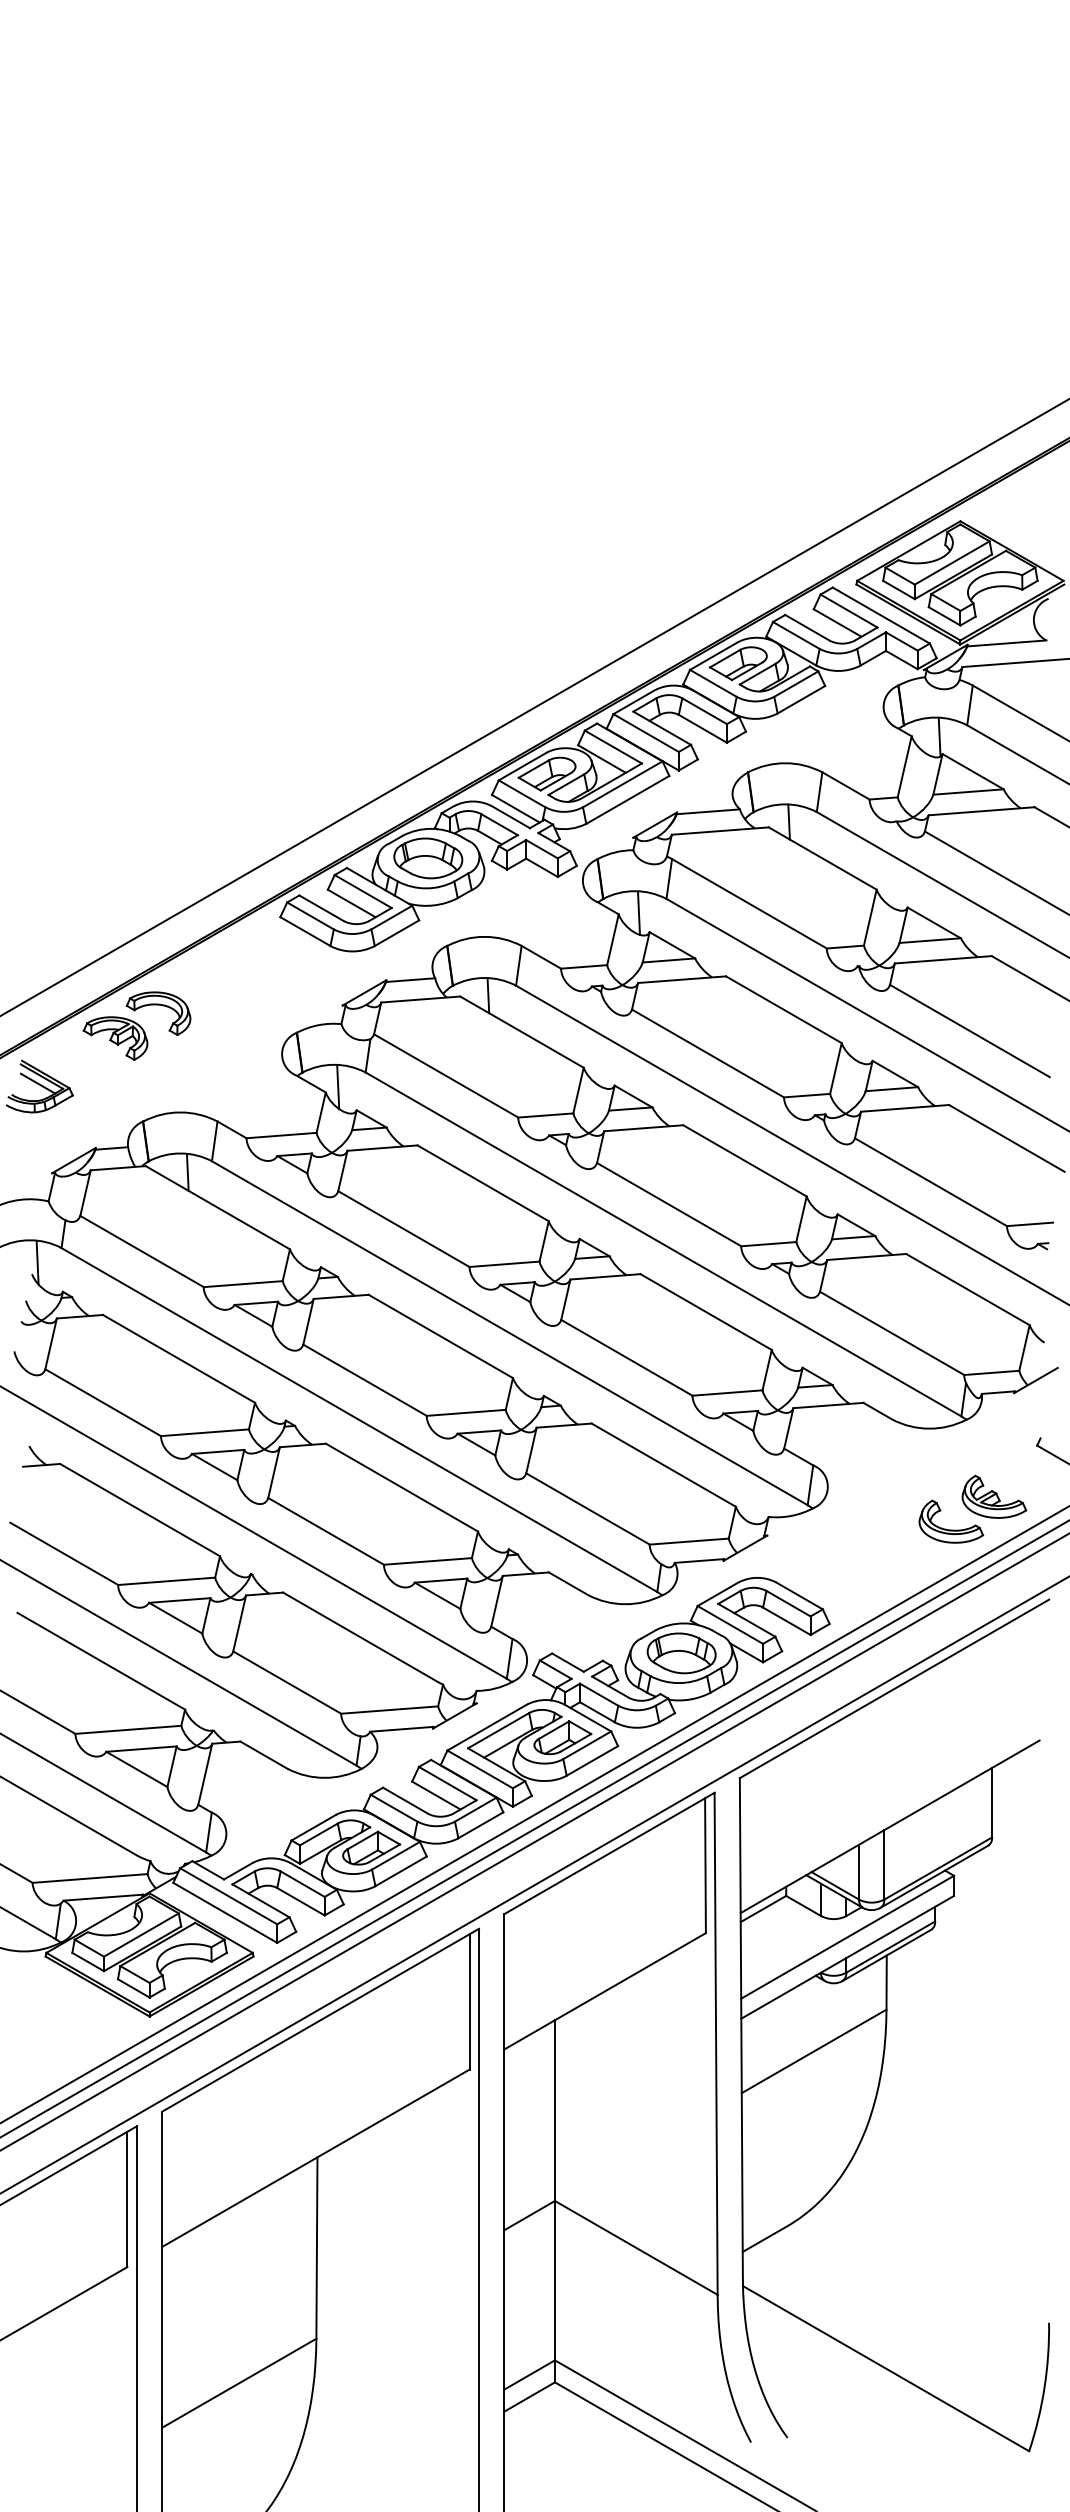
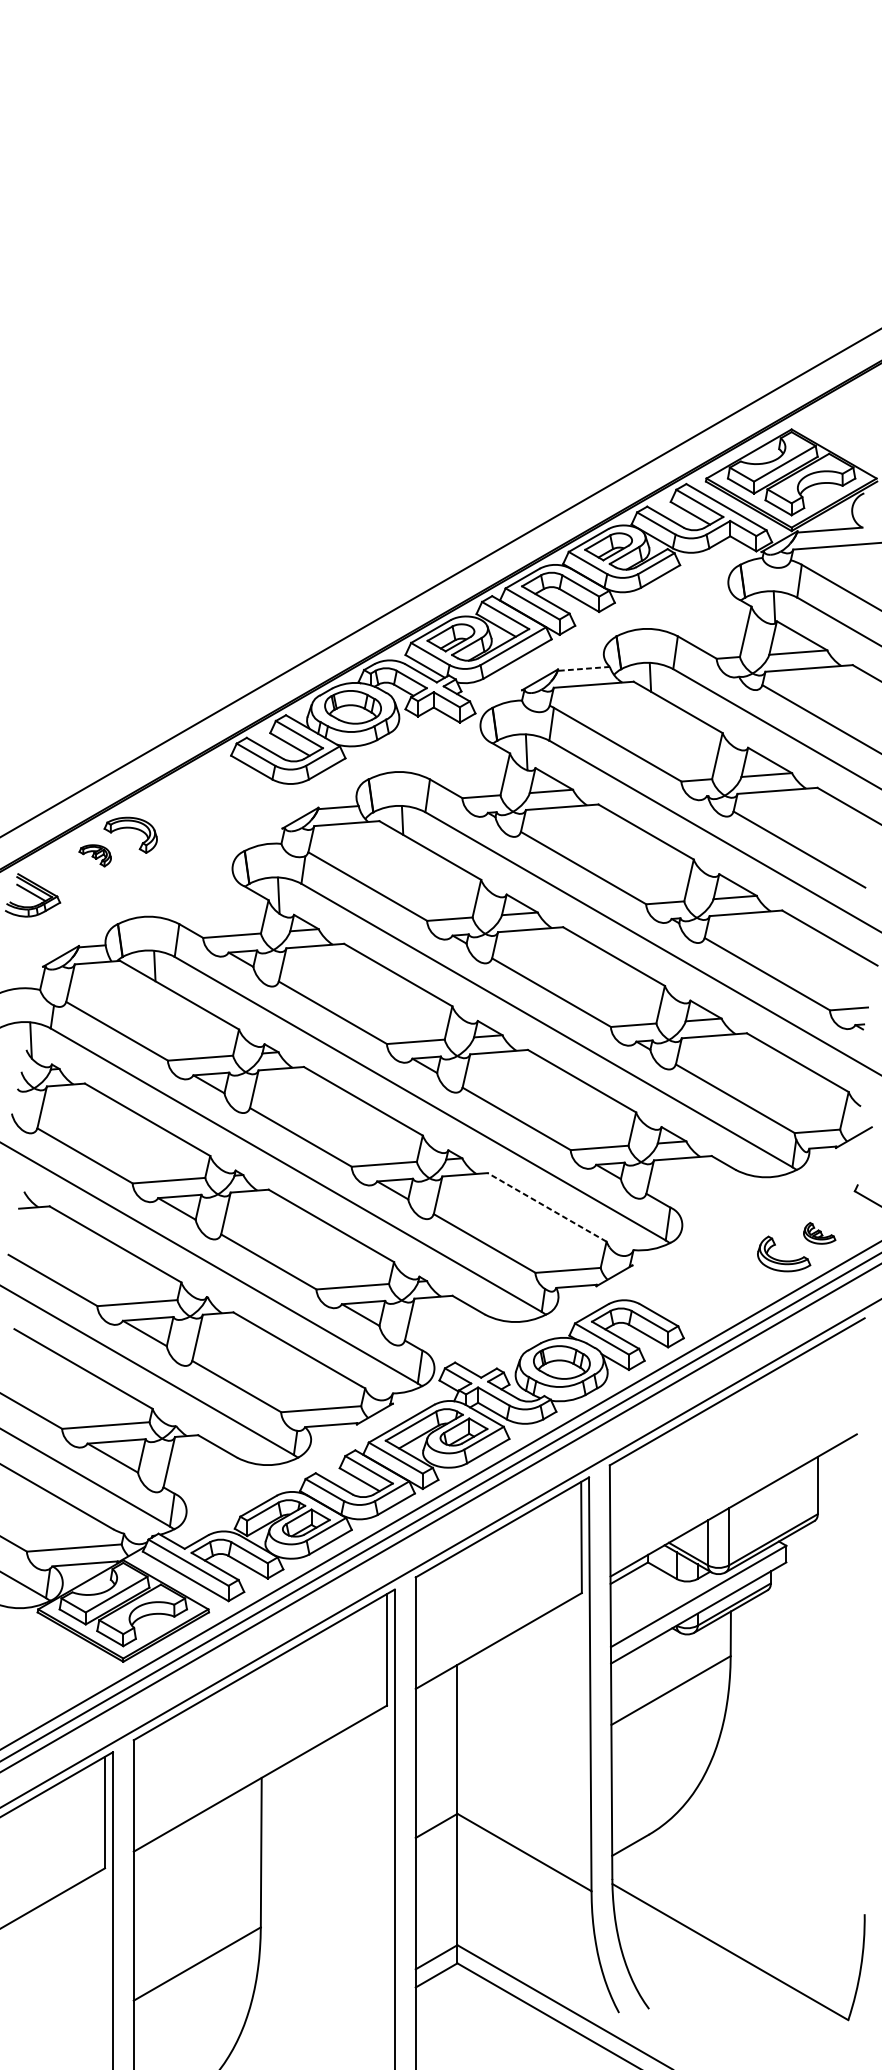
line: (708, 811) -> (583, 668), solid -> dashed
part: (115, 1038) -> (95, 855), size x0.6
line: (663, 1464) -> (546, 1206), solid -> dashed
part: (994, 1496) -> (819, 1233), size x0.6

